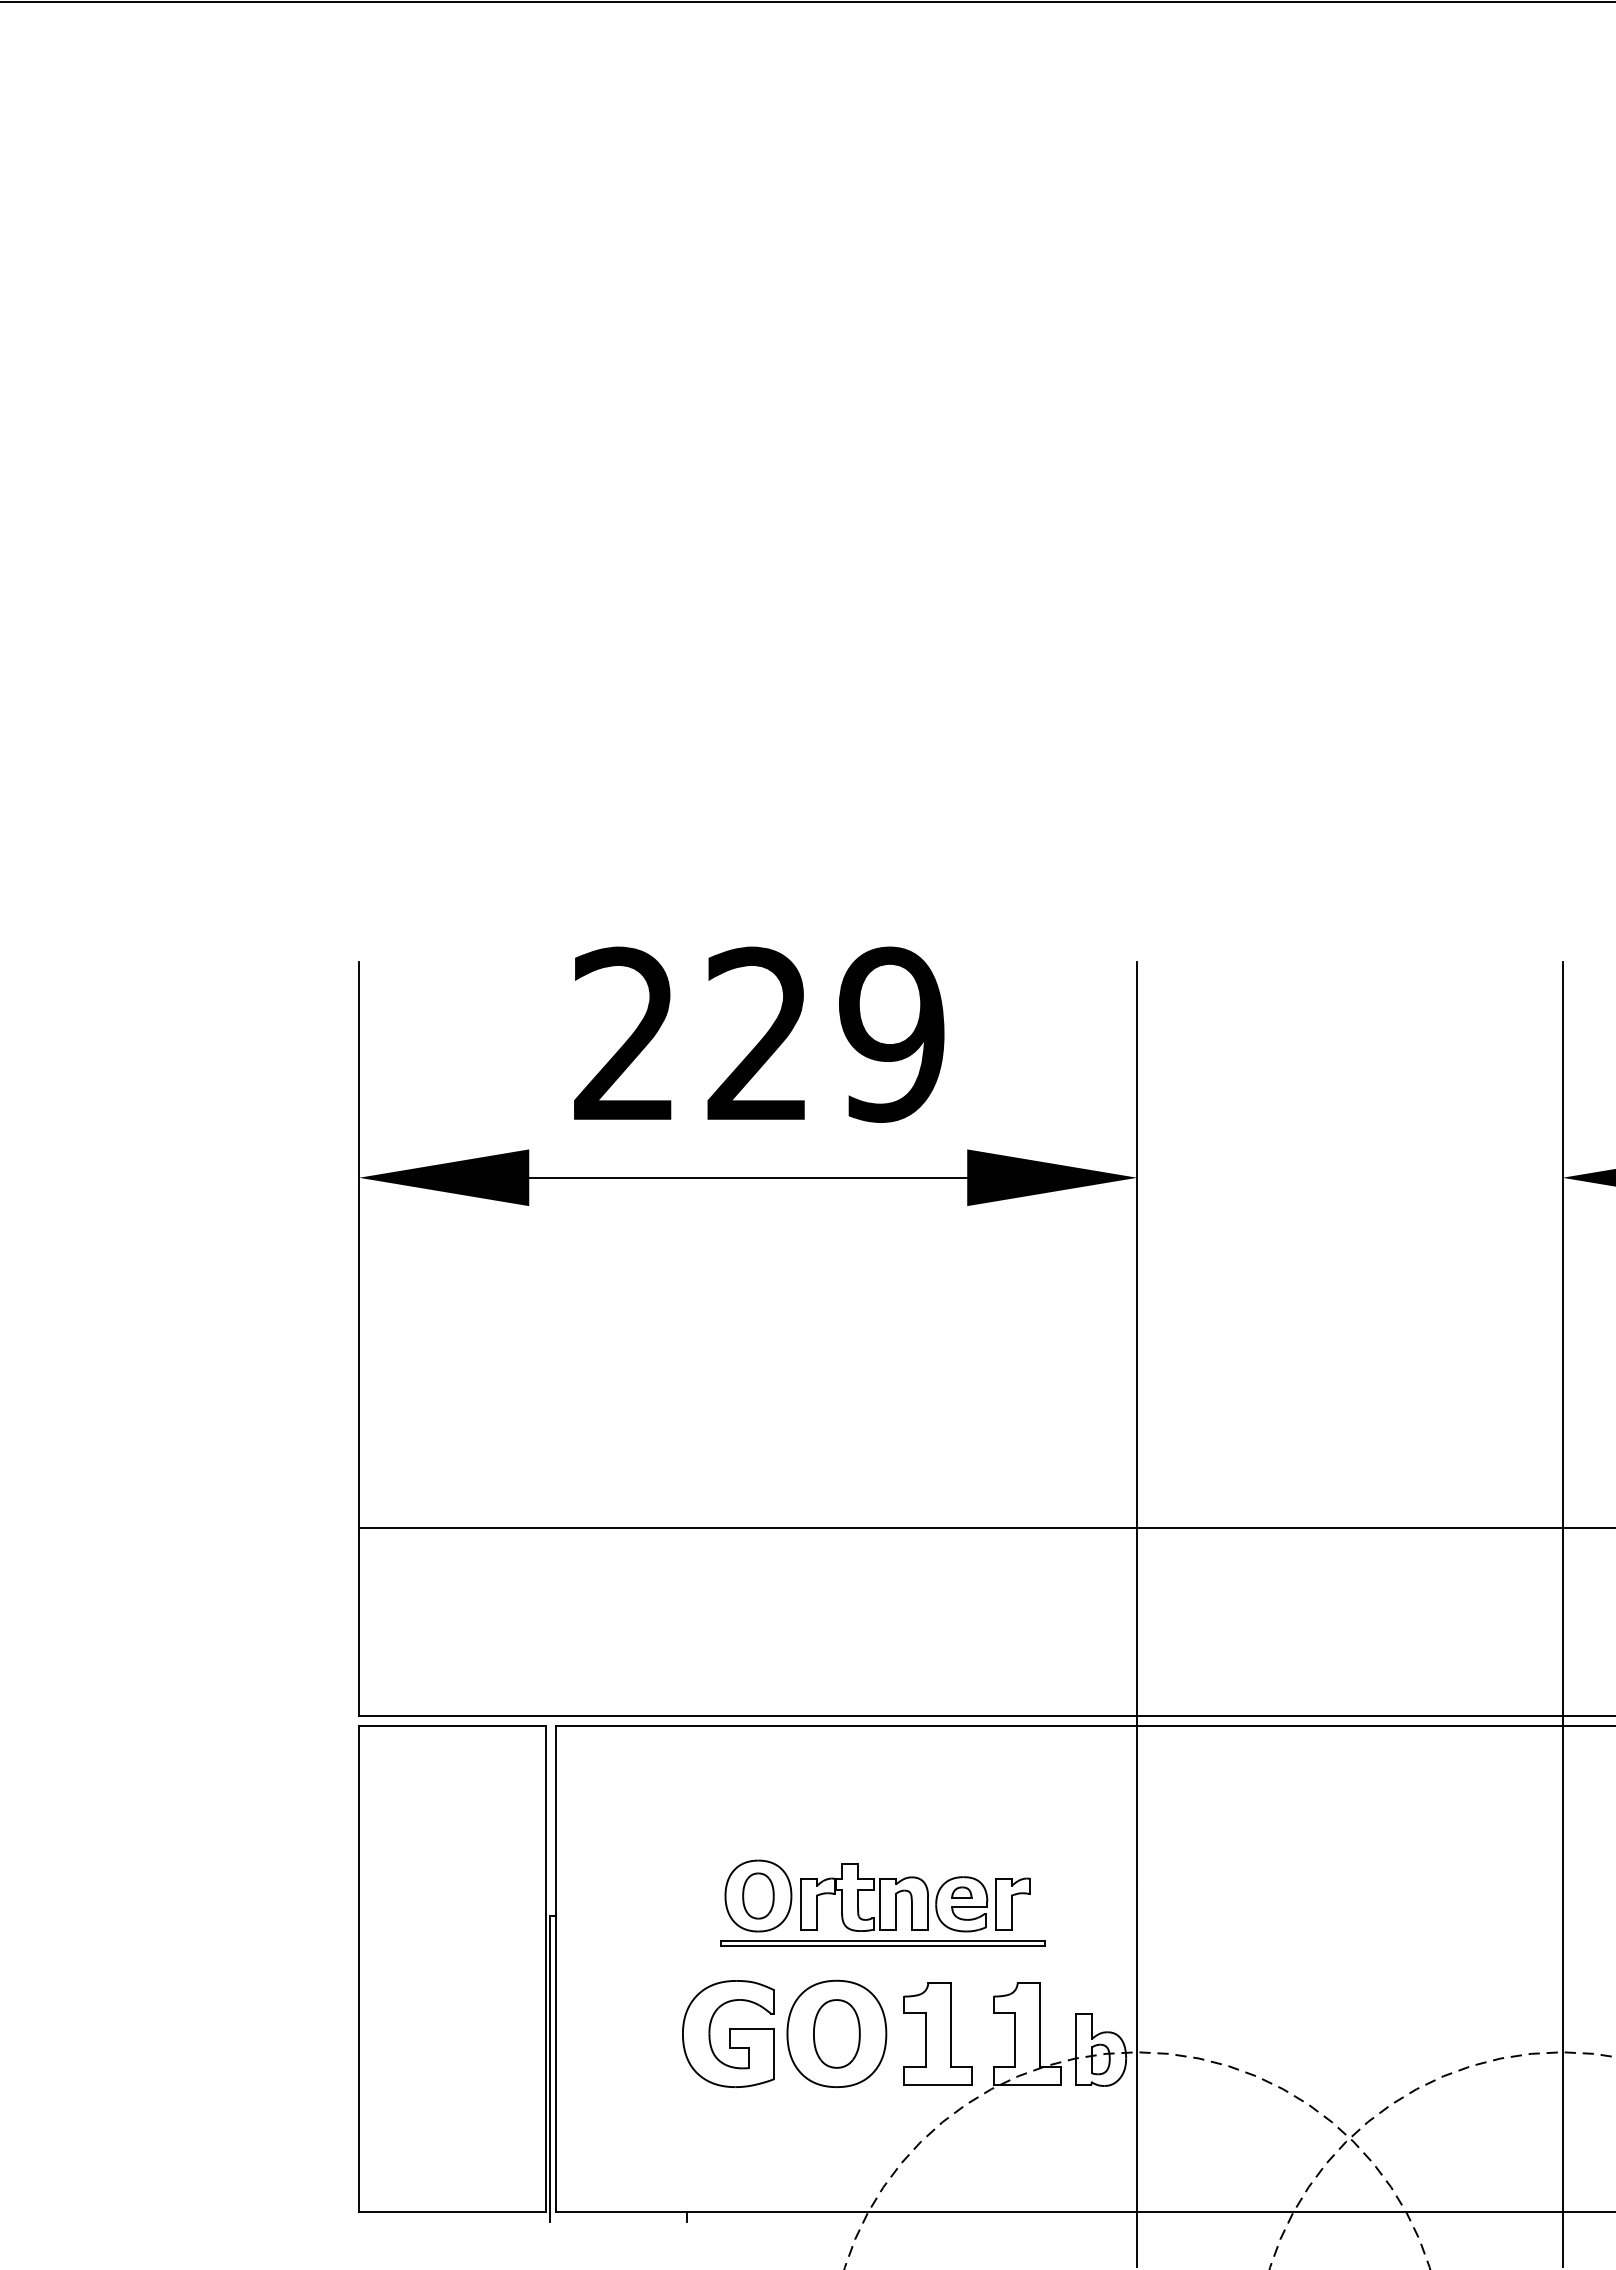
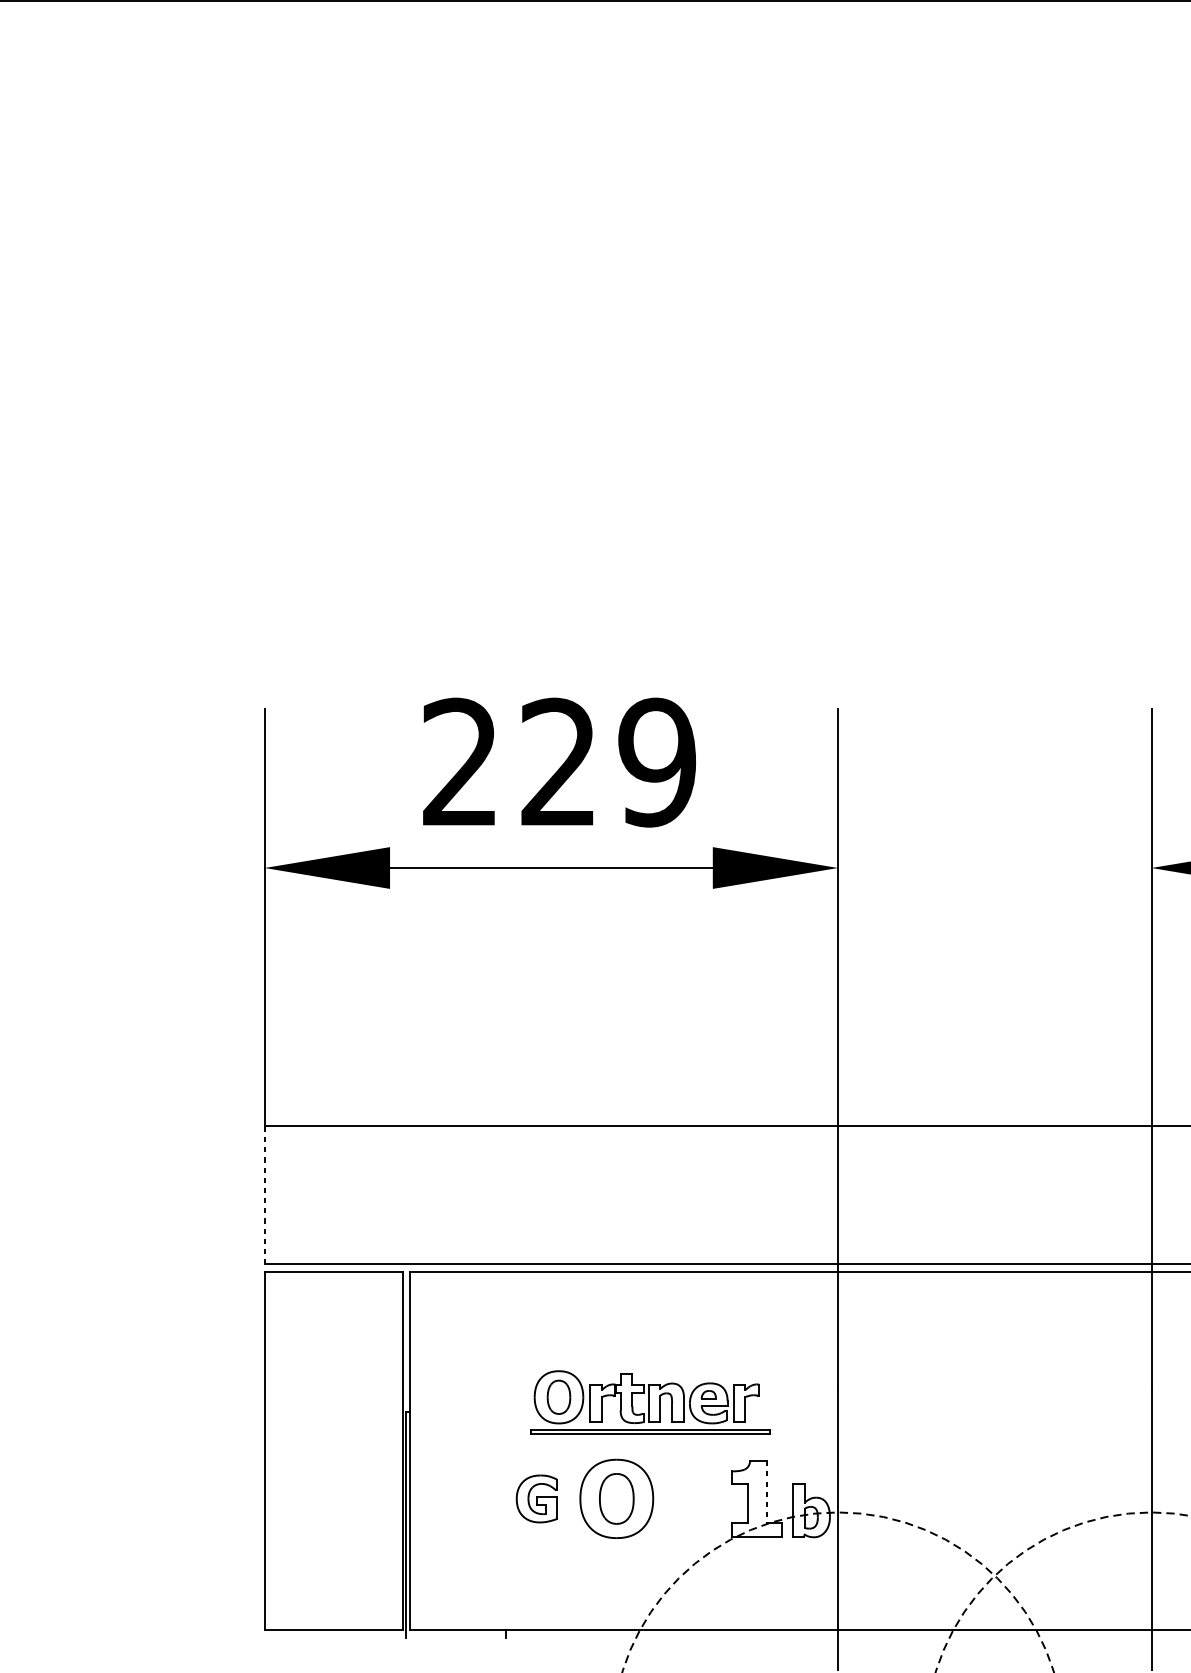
line: (359, 1621) -> (265, 1195), solid -> dashed
line: (1040, 2025) -> (766, 1492), solid -> dashed
part: (728, 2033) -> (536, 1498), size x0.6
part: (937, 2033) -> (690, 1498), removed

